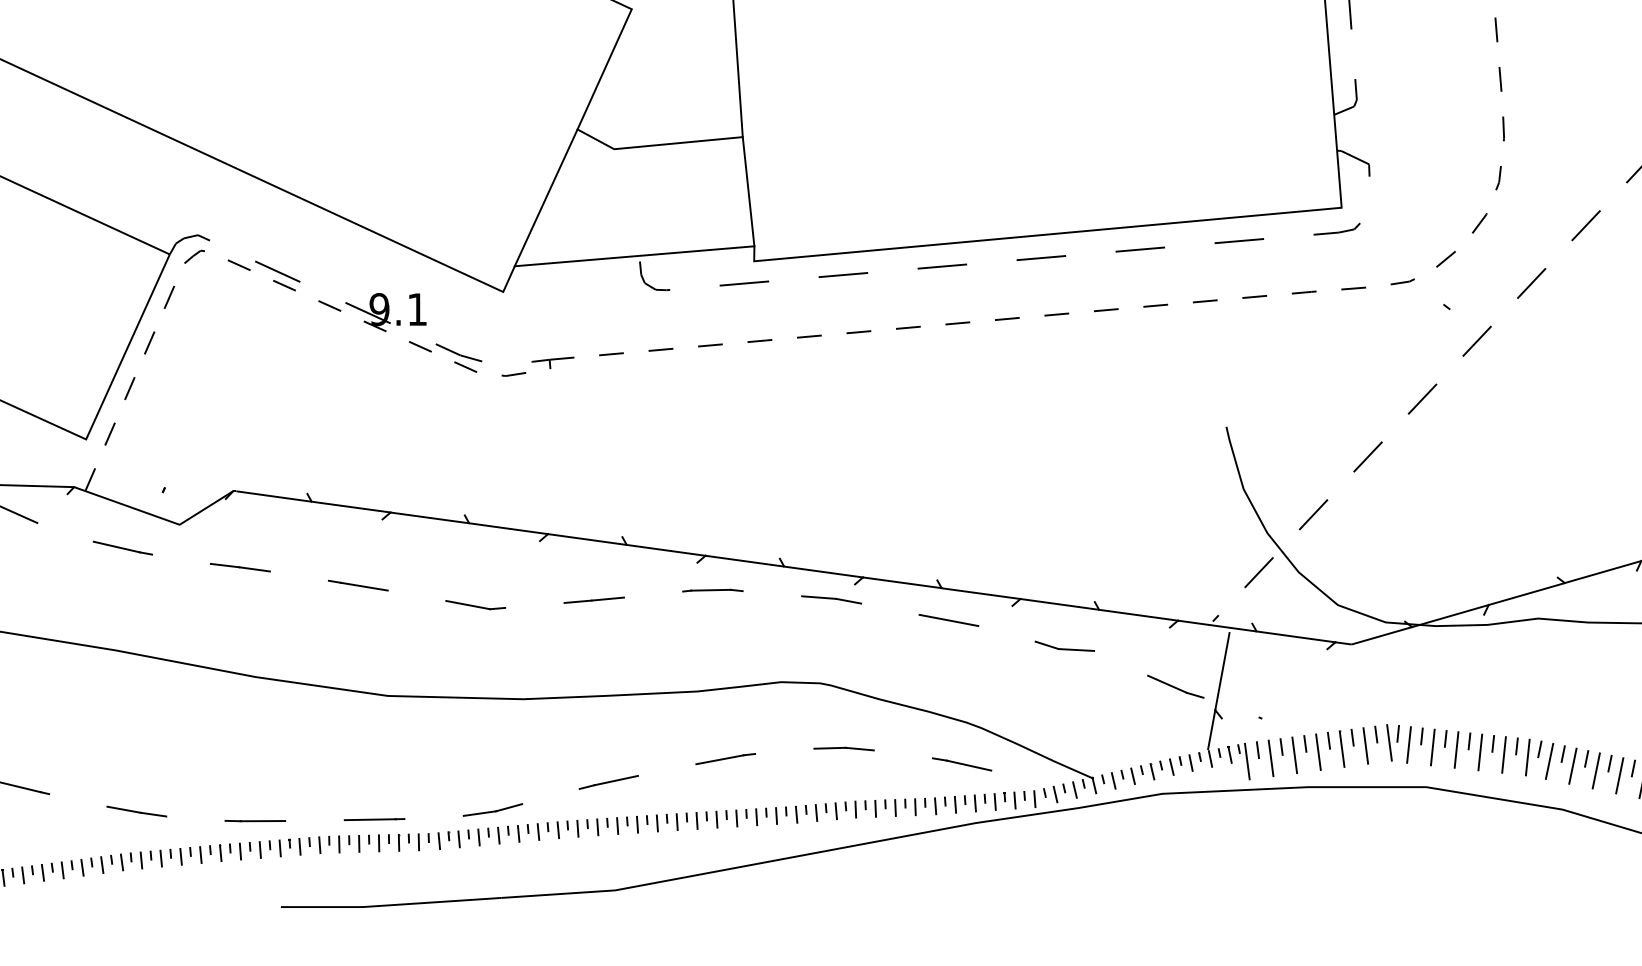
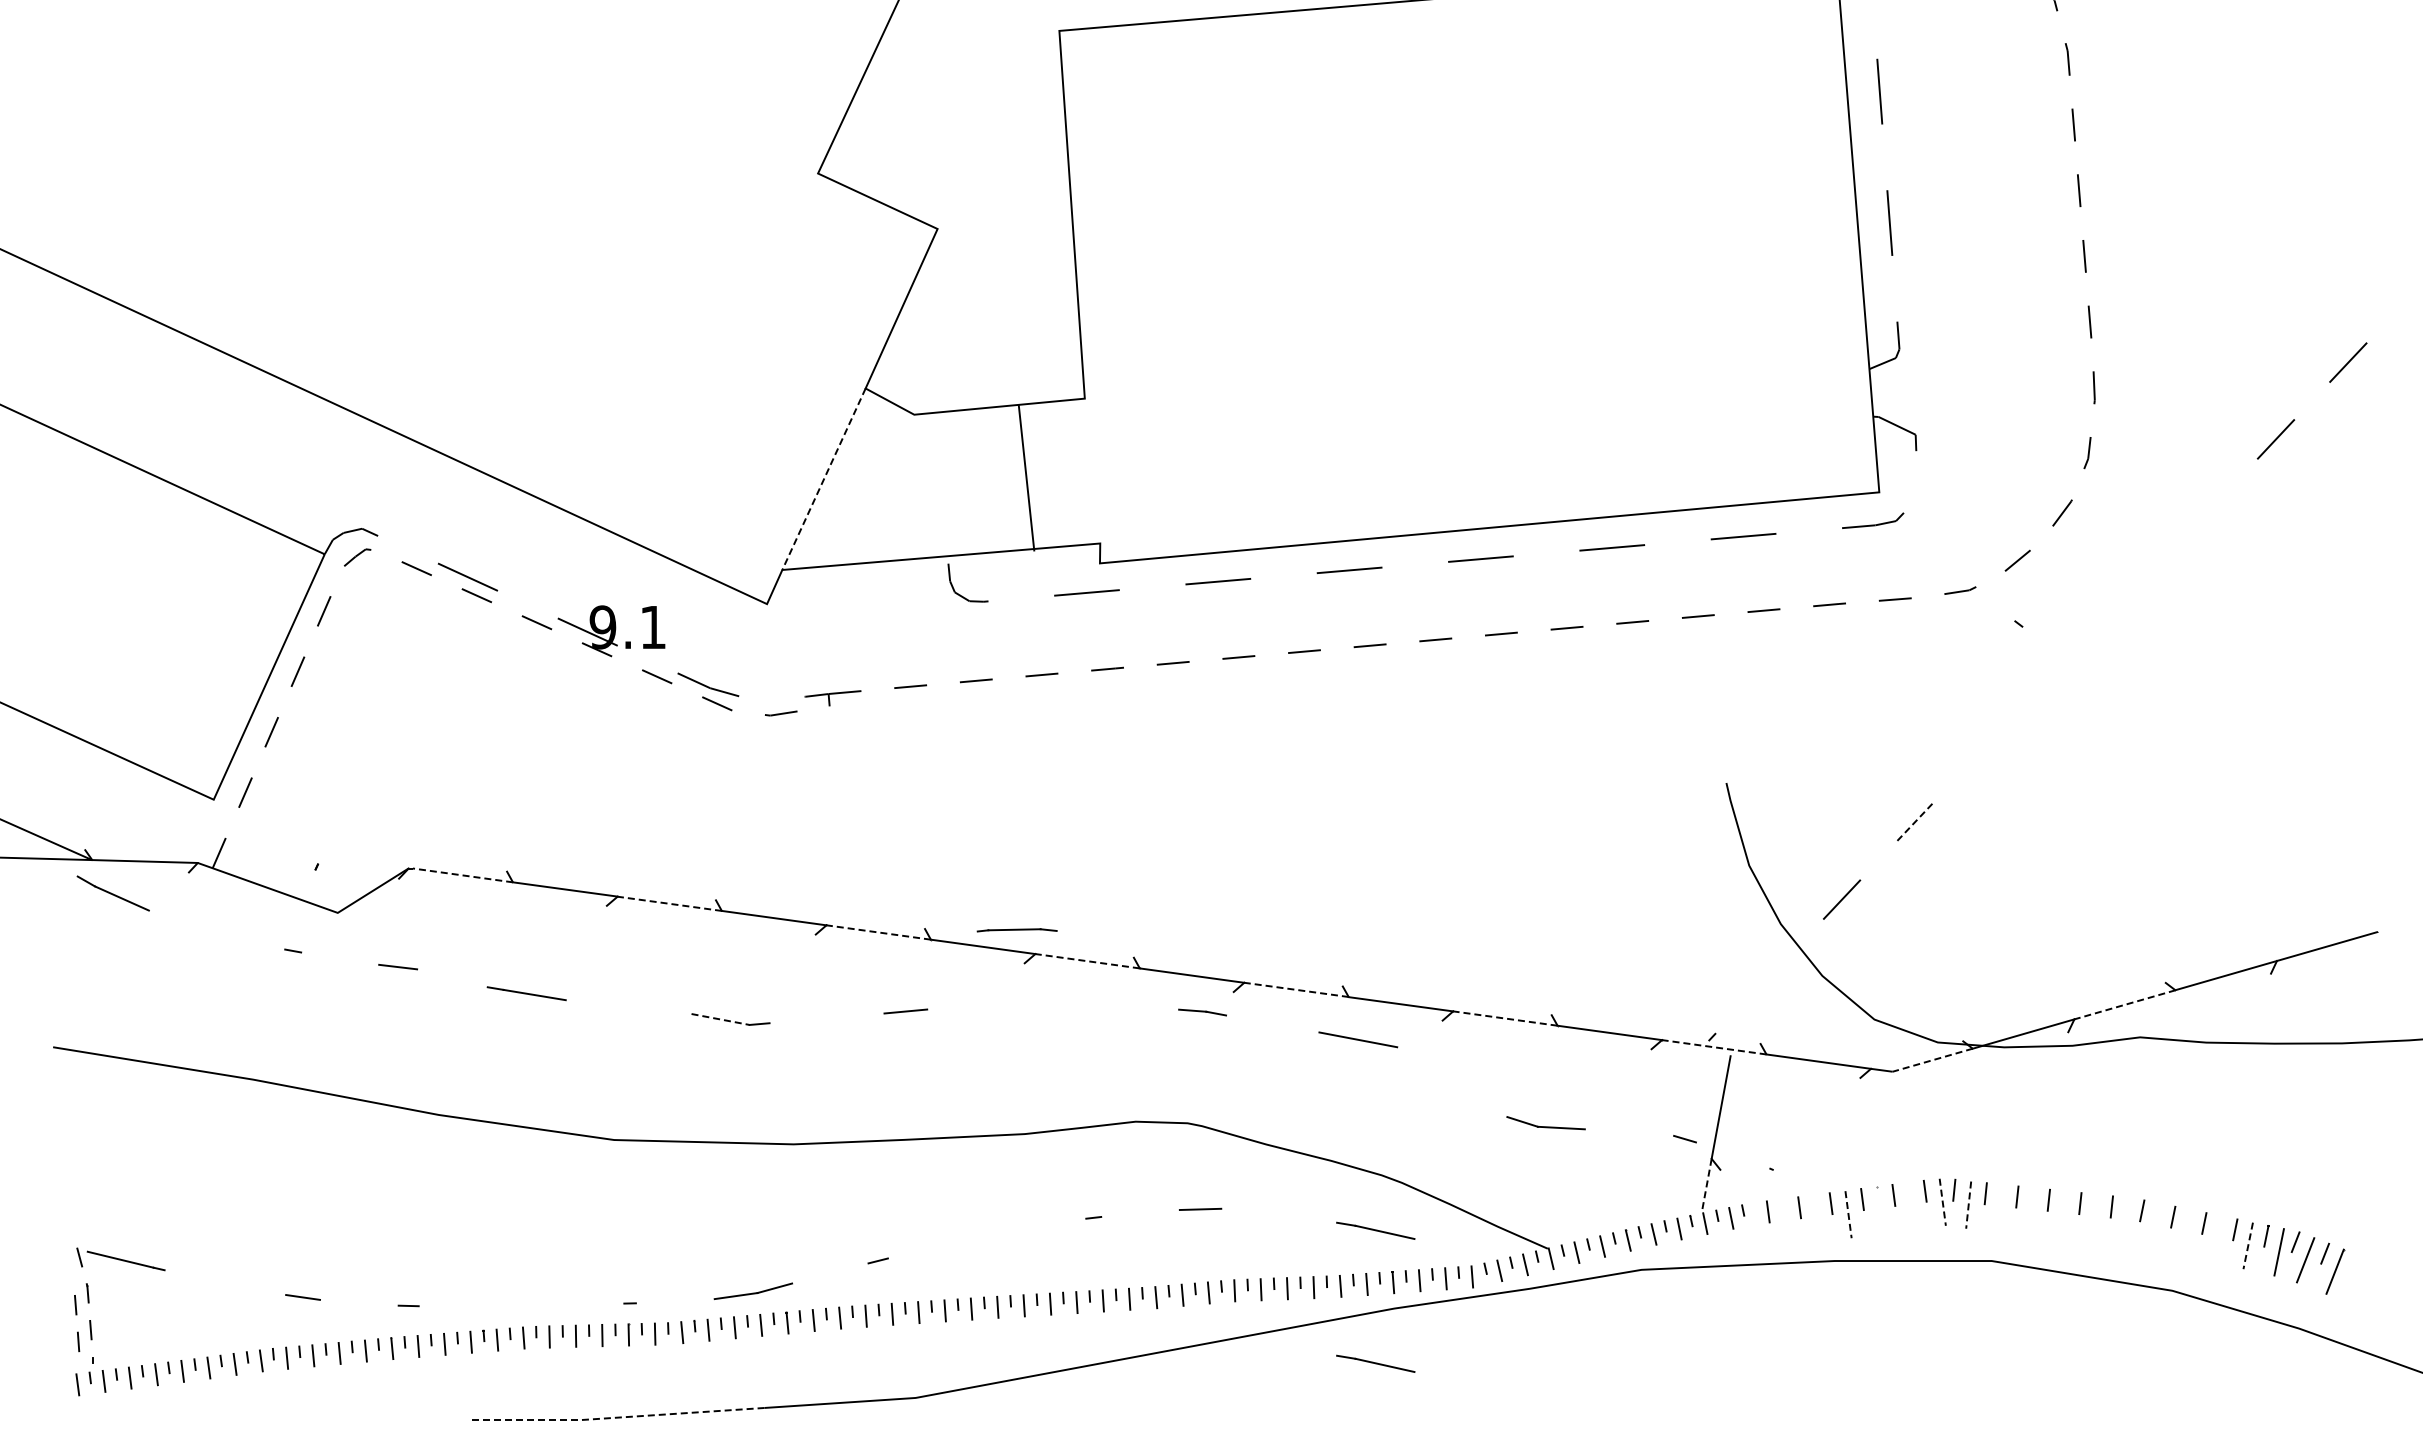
line: (748, 191) -> (1026, 477), moved
line: (546, 198) -> (824, 479), solid -> dashed
line: (1586, 225) -> (2203, 515), removed
line: (1531, 283) -> (2131, 592), removed
line: (1476, 341) -> (2058, 669), removed
line: (1422, 399) -> (1986, 746), removed
line: (1367, 457) -> (1913, 823), solid -> dashed
line: (274, 496) -> (463, 875), solid -> dashed
line: (429, 517) -> (669, 903), solid -> dashed
line: (586, 539) -> (877, 932), solid -> dashed
line: (116, 547) -> (254, 942), removed
line: (744, 561) -> (1086, 961), solid -> dashed
line: (254, 568) -> (437, 971), removed
line: (1258, 572) -> (1769, 976), removed
line: (902, 582) -> (1296, 989), solid -> dashed
line: (358, 585) -> (526, 993), moved
part: (712, 590) -> (1016, 930), moved
line: (1527, 593) -> (2125, 1004), solid -> dashed
part: (831, 599) -> (1202, 1012), size x0.6
line: (578, 601) -> (866, 1014), removed
line: (1059, 604) -> (1504, 1018), solid -> dashed
line: (468, 605) -> (720, 1019), solid -> dashed
line: (1217, 626) -> (1714, 1047), solid -> dashed
line: (1382, 635) -> (1933, 1059), solid -> dashed
part: (1064, 646) -> (1545, 1123), moved
line: (1167, 684) -> (1648, 1124), removed
line: (1211, 730) -> (1706, 1185), solid -> dashed
line: (1389, 743) -> (1942, 1202), solid -> dashed
line: (1365, 745) -> (1911, 1205), removed
line: (1408, 745) -> (1968, 1205), solid -> dashed
line: (1432, 747) -> (1999, 1208), removed
line: (859, 749) -> (1239, 1210), removed
line: (1341, 749) -> (1879, 1210), removed
line: (1456, 749) -> (2031, 1211), removed
line: (1318, 752) -> (1848, 1214), solid -> dashed
line: (1479, 752) -> (2062, 1214), removed
line: (1503, 754) -> (2094, 1217), removed
line: (1295, 755) -> (1817, 1218), removed
line: (1527, 757) -> (2125, 1221), removed
line: (1270, 758) -> (1785, 1222), removed
line: (719, 759) -> (1054, 1224), removed
line: (1247, 761) -> (1754, 1226), removed
line: (1549, 761) -> (2154, 1226), removed
line: (1572, 766) -> (2185, 1233), removed
line: (1595, 770) -> (2216, 1239), removed
line: (1619, 775) -> (2248, 1245), solid -> dashed
line: (615, 780) -> (916, 1252), removed
line: (123, 809) -> (263, 1290), removed
line: (370, 819) -> (590, 1303), removed
line: (262, 820) -> (447, 1305), removed
line: (961, 864) -> (1375, 1363), added
line: (390, 905) -> (617, 1417), solid -> dashed

